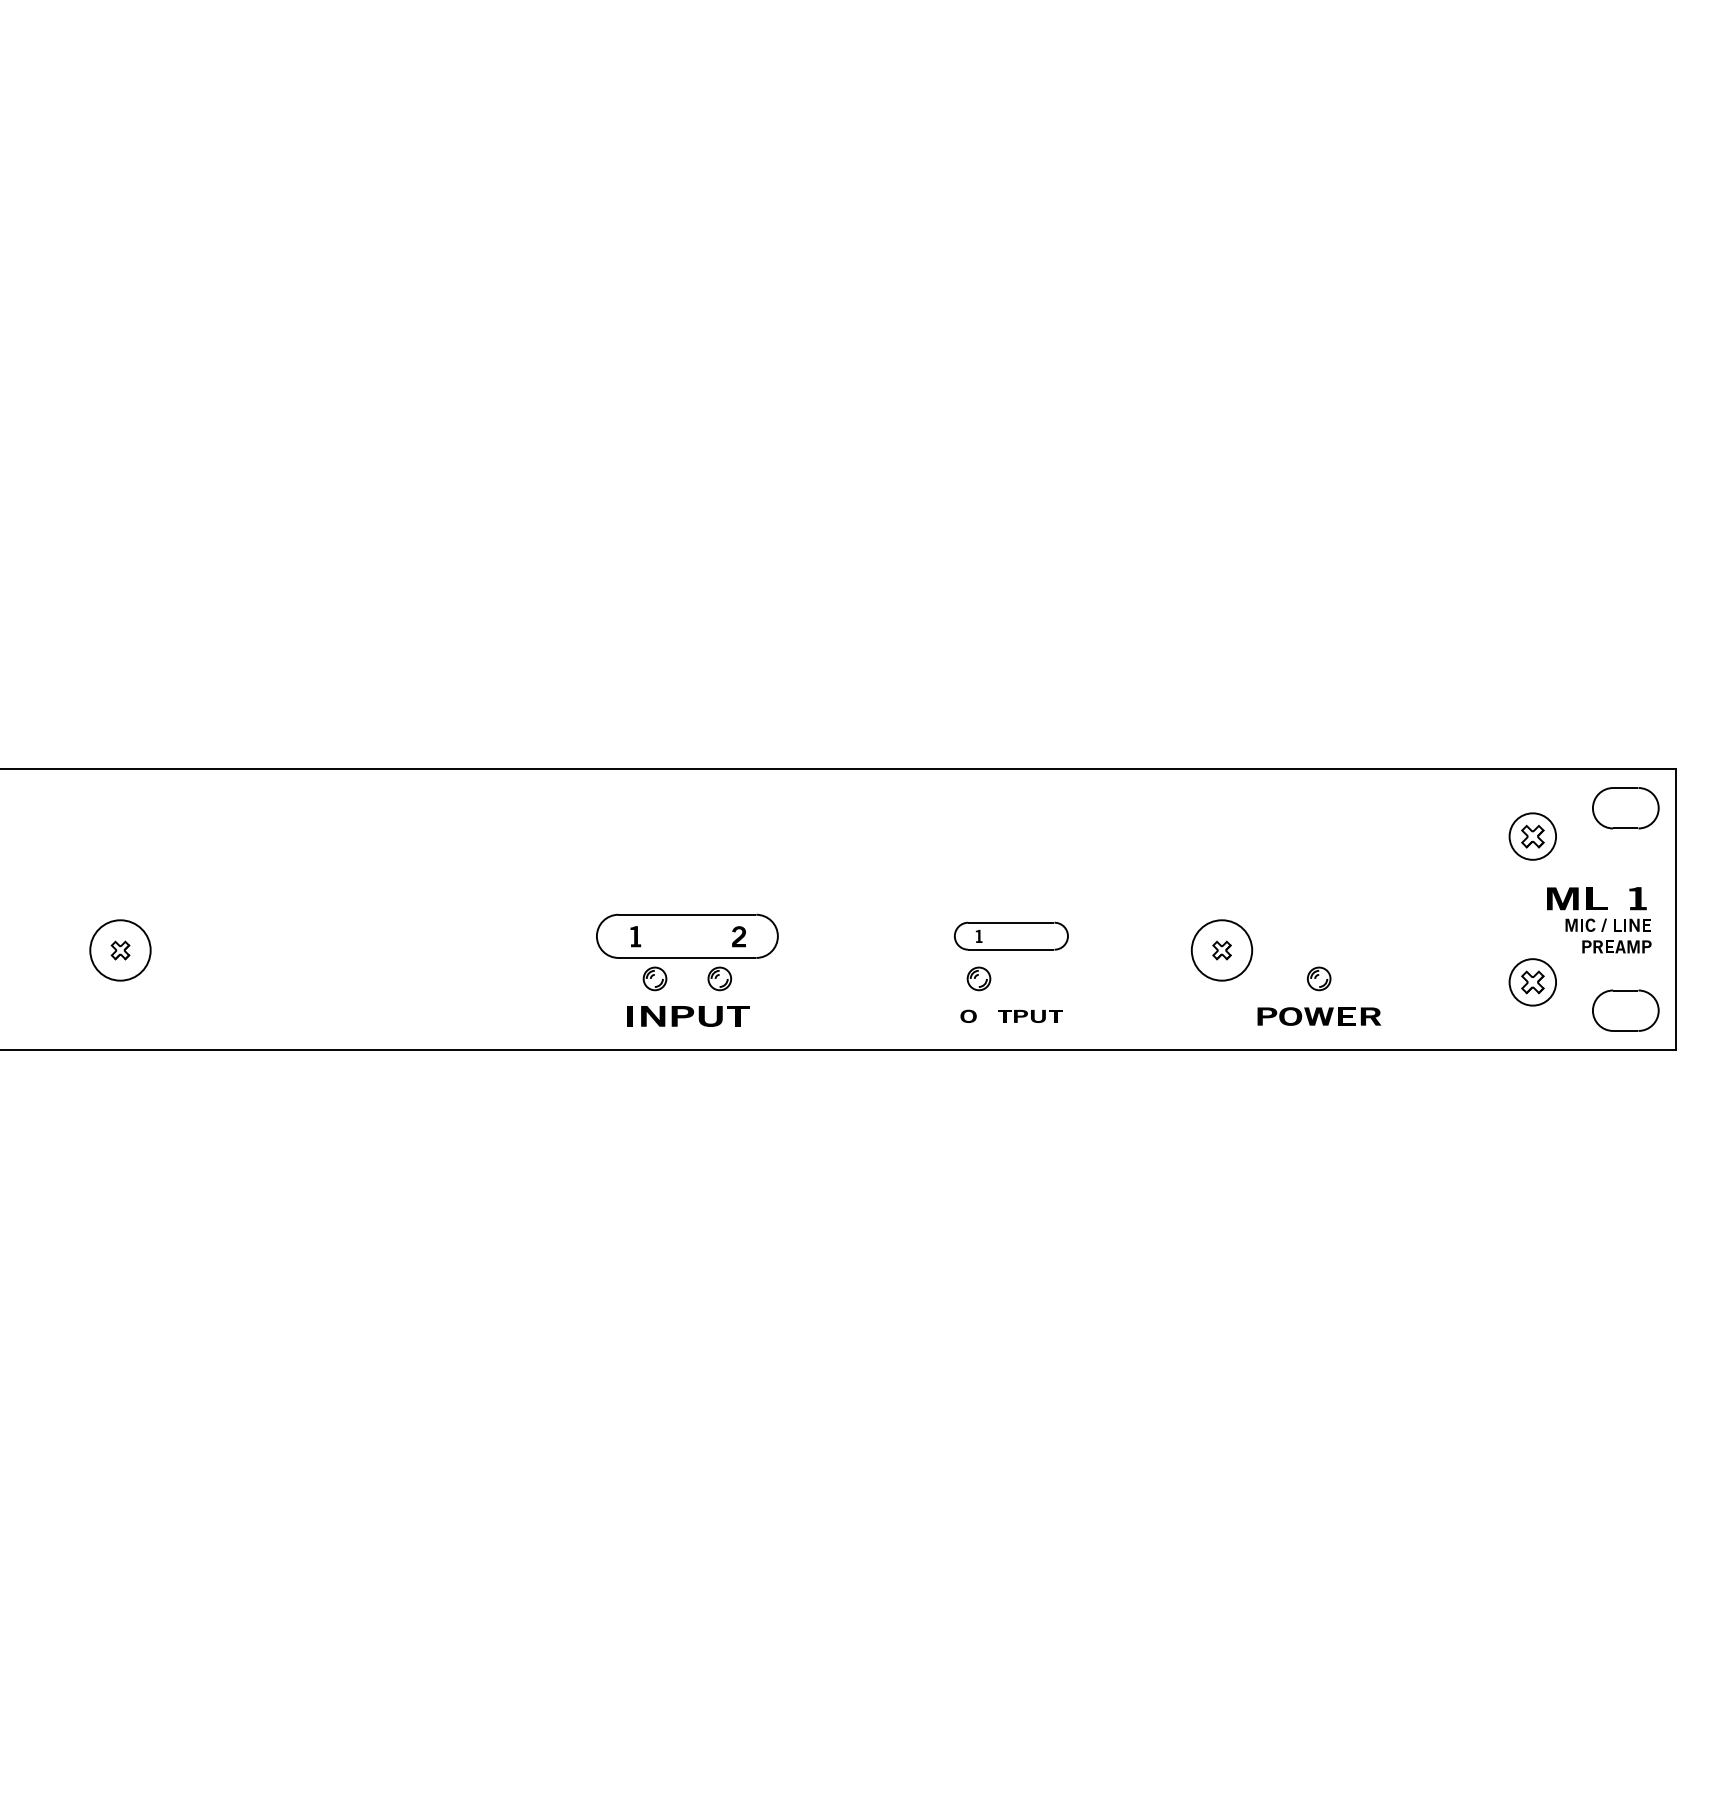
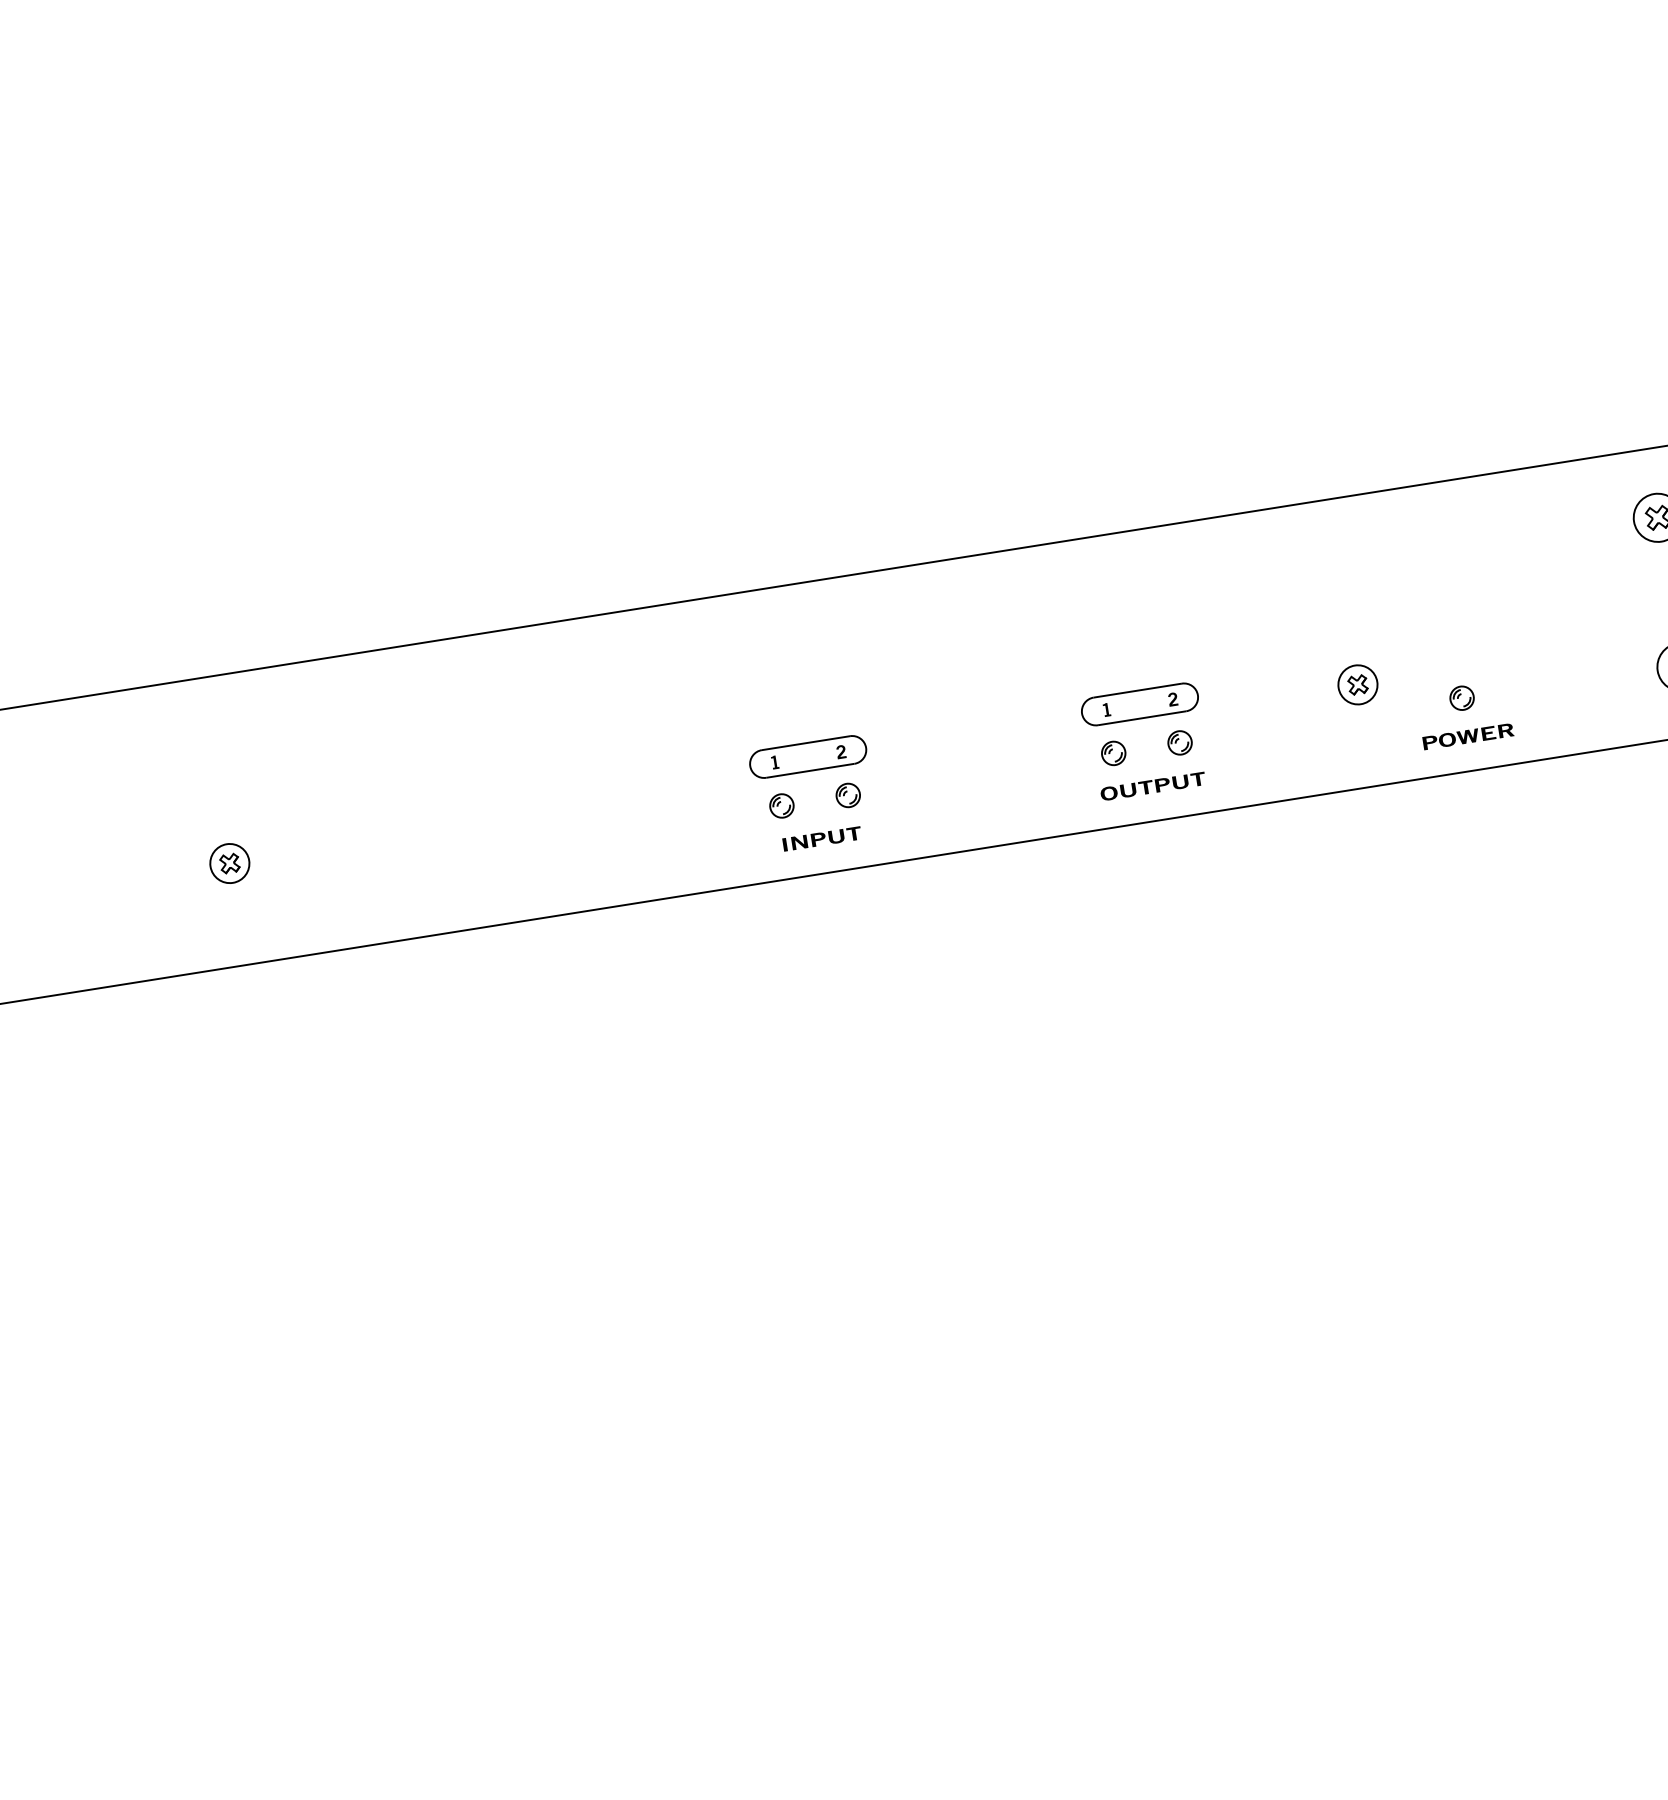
part: (687, 935) -> (808, 756), size x0.62
fill: (1043, 936) -> (1172, 699), added
circle: (120, 950) -> (229, 863), size x0.62
circle: (1221, 950) -> (1357, 684), size x0.62
part: (1043, 978) -> (1179, 742), added
part: (1319, 1015) -> (1468, 735), size x0.71
part: (688, 1016) -> (822, 839), size x0.62
fill: (986, 1016) -> (1127, 790), added

